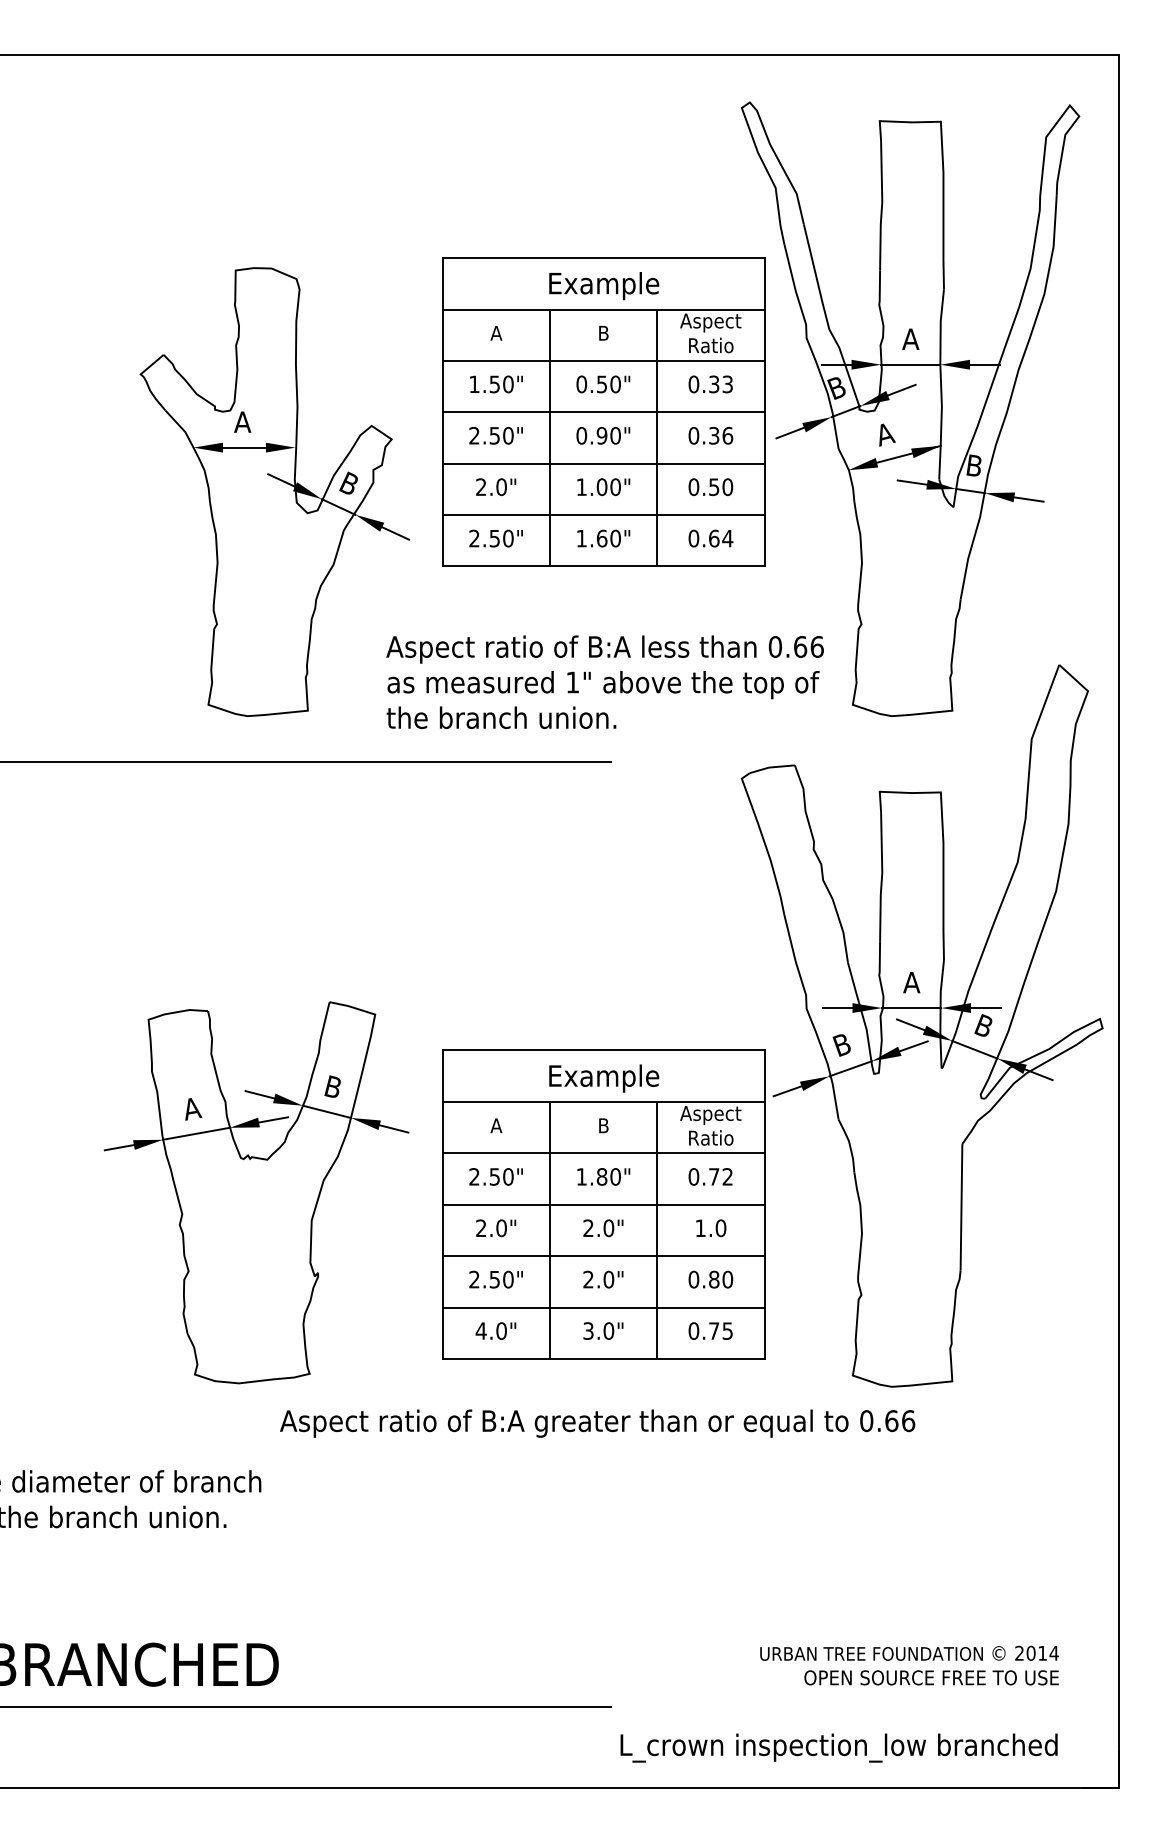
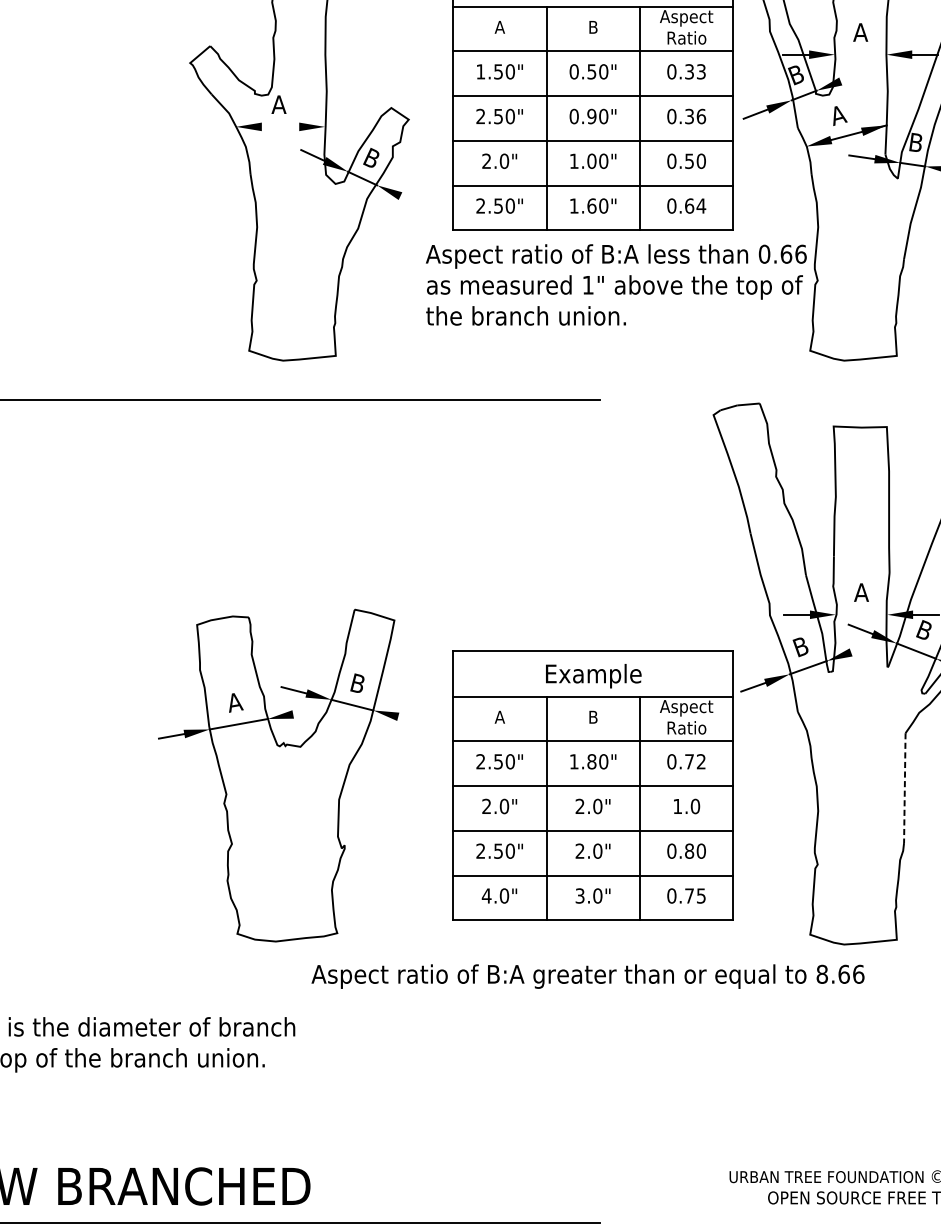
line: (910, 364) -> (860, 54), removed
line: (901, 389) -> (852, 76), removed
line: (243, 447) -> (279, 126), removed
line: (395, 533) -> (412, 201), removed
text: (604, 681) -> (615, 284), moved
line: (911, 1008) -> (861, 615), removed
line: (913, 1046) -> (863, 648), removed
line: (273, 1119) -> (305, 711), removed
line: (393, 1128) -> (410, 719), removed
line: (961, 1207) -> (904, 788), solid -> dashed
text: (866, 1420) -> (822, 973), 0.66 -> 8.66

